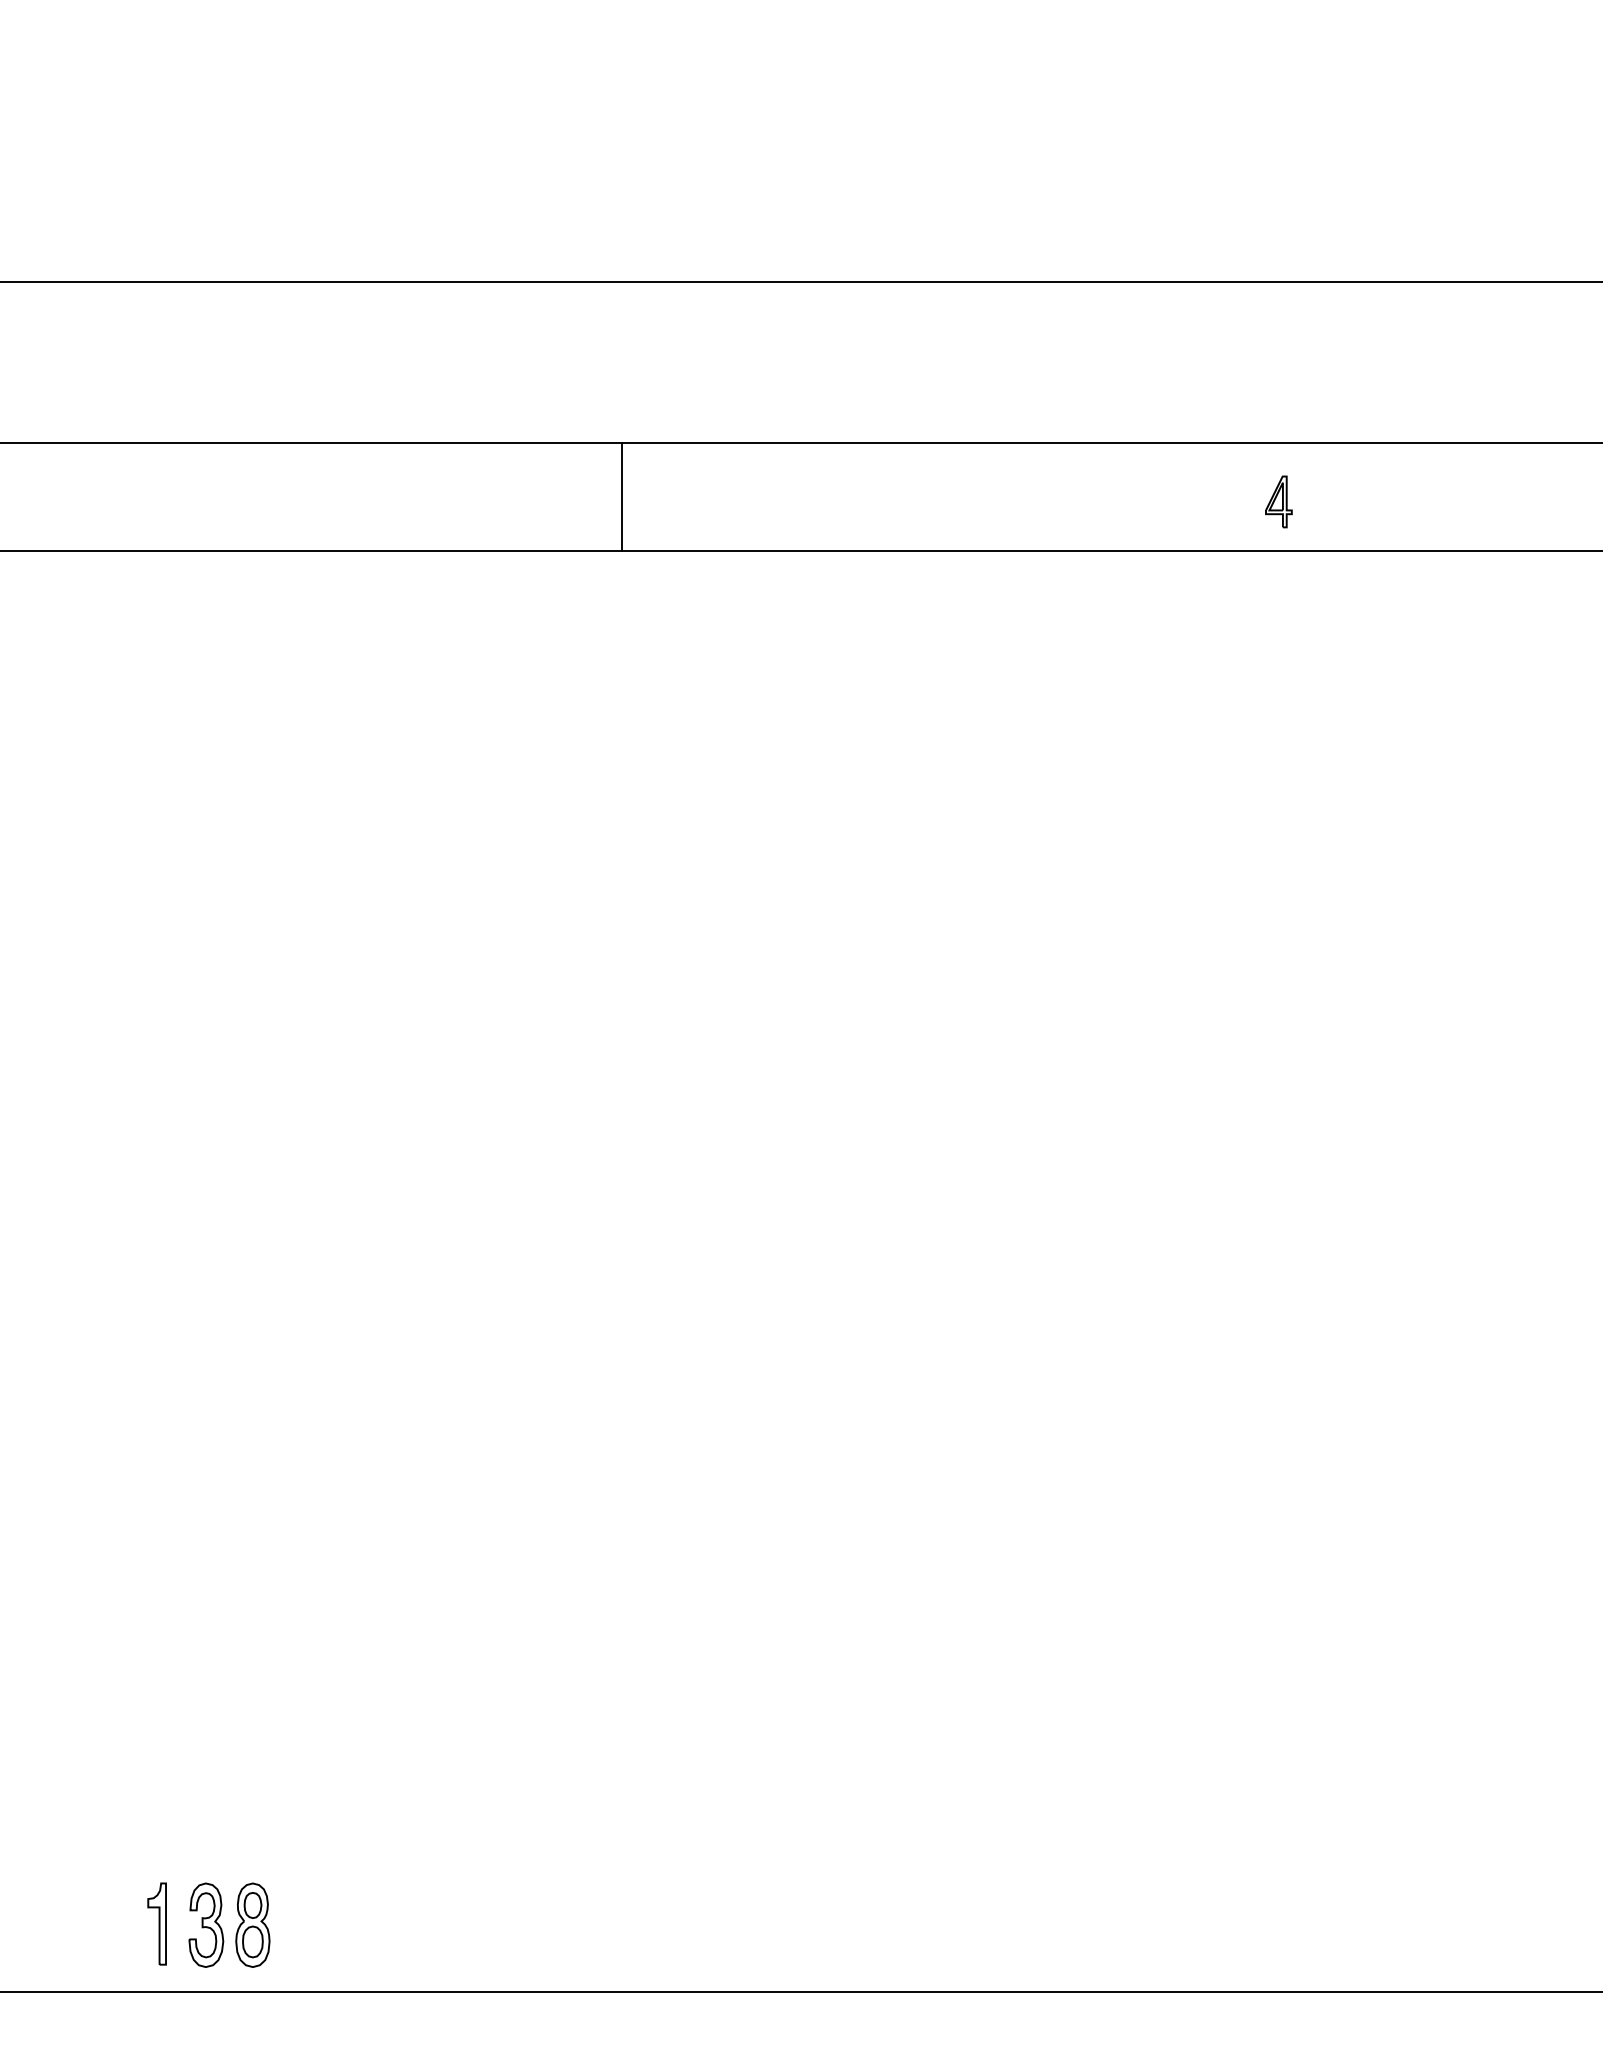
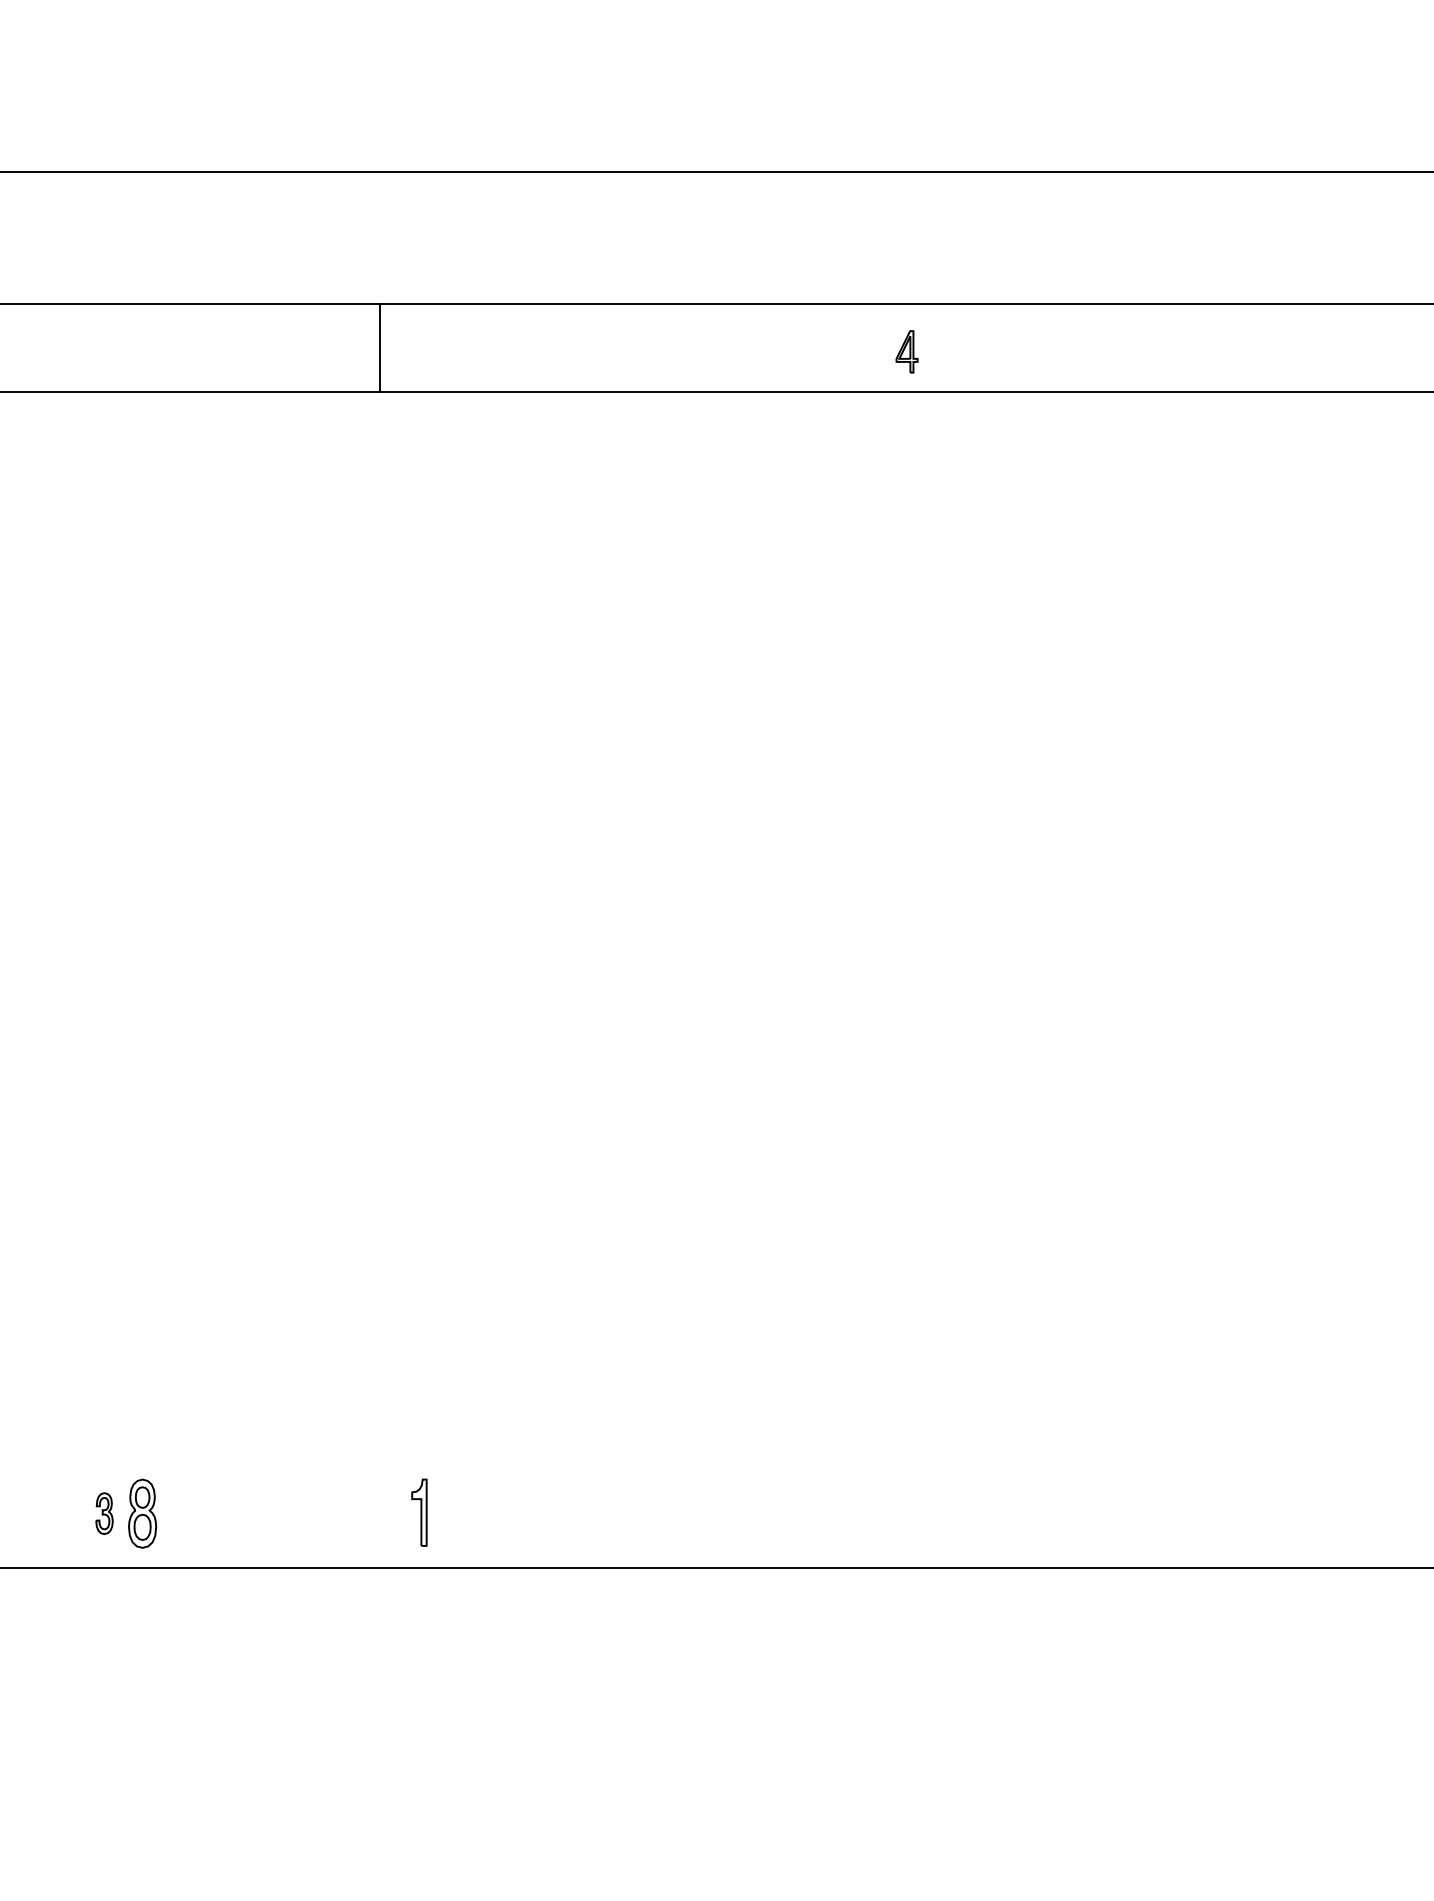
line: (622, 496) -> (380, 347), moved
part: (1278, 501) -> (906, 351), moved
part: (157, 1923) -> (419, 1512), moved
part: (206, 1924) -> (104, 1513), size x0.6

